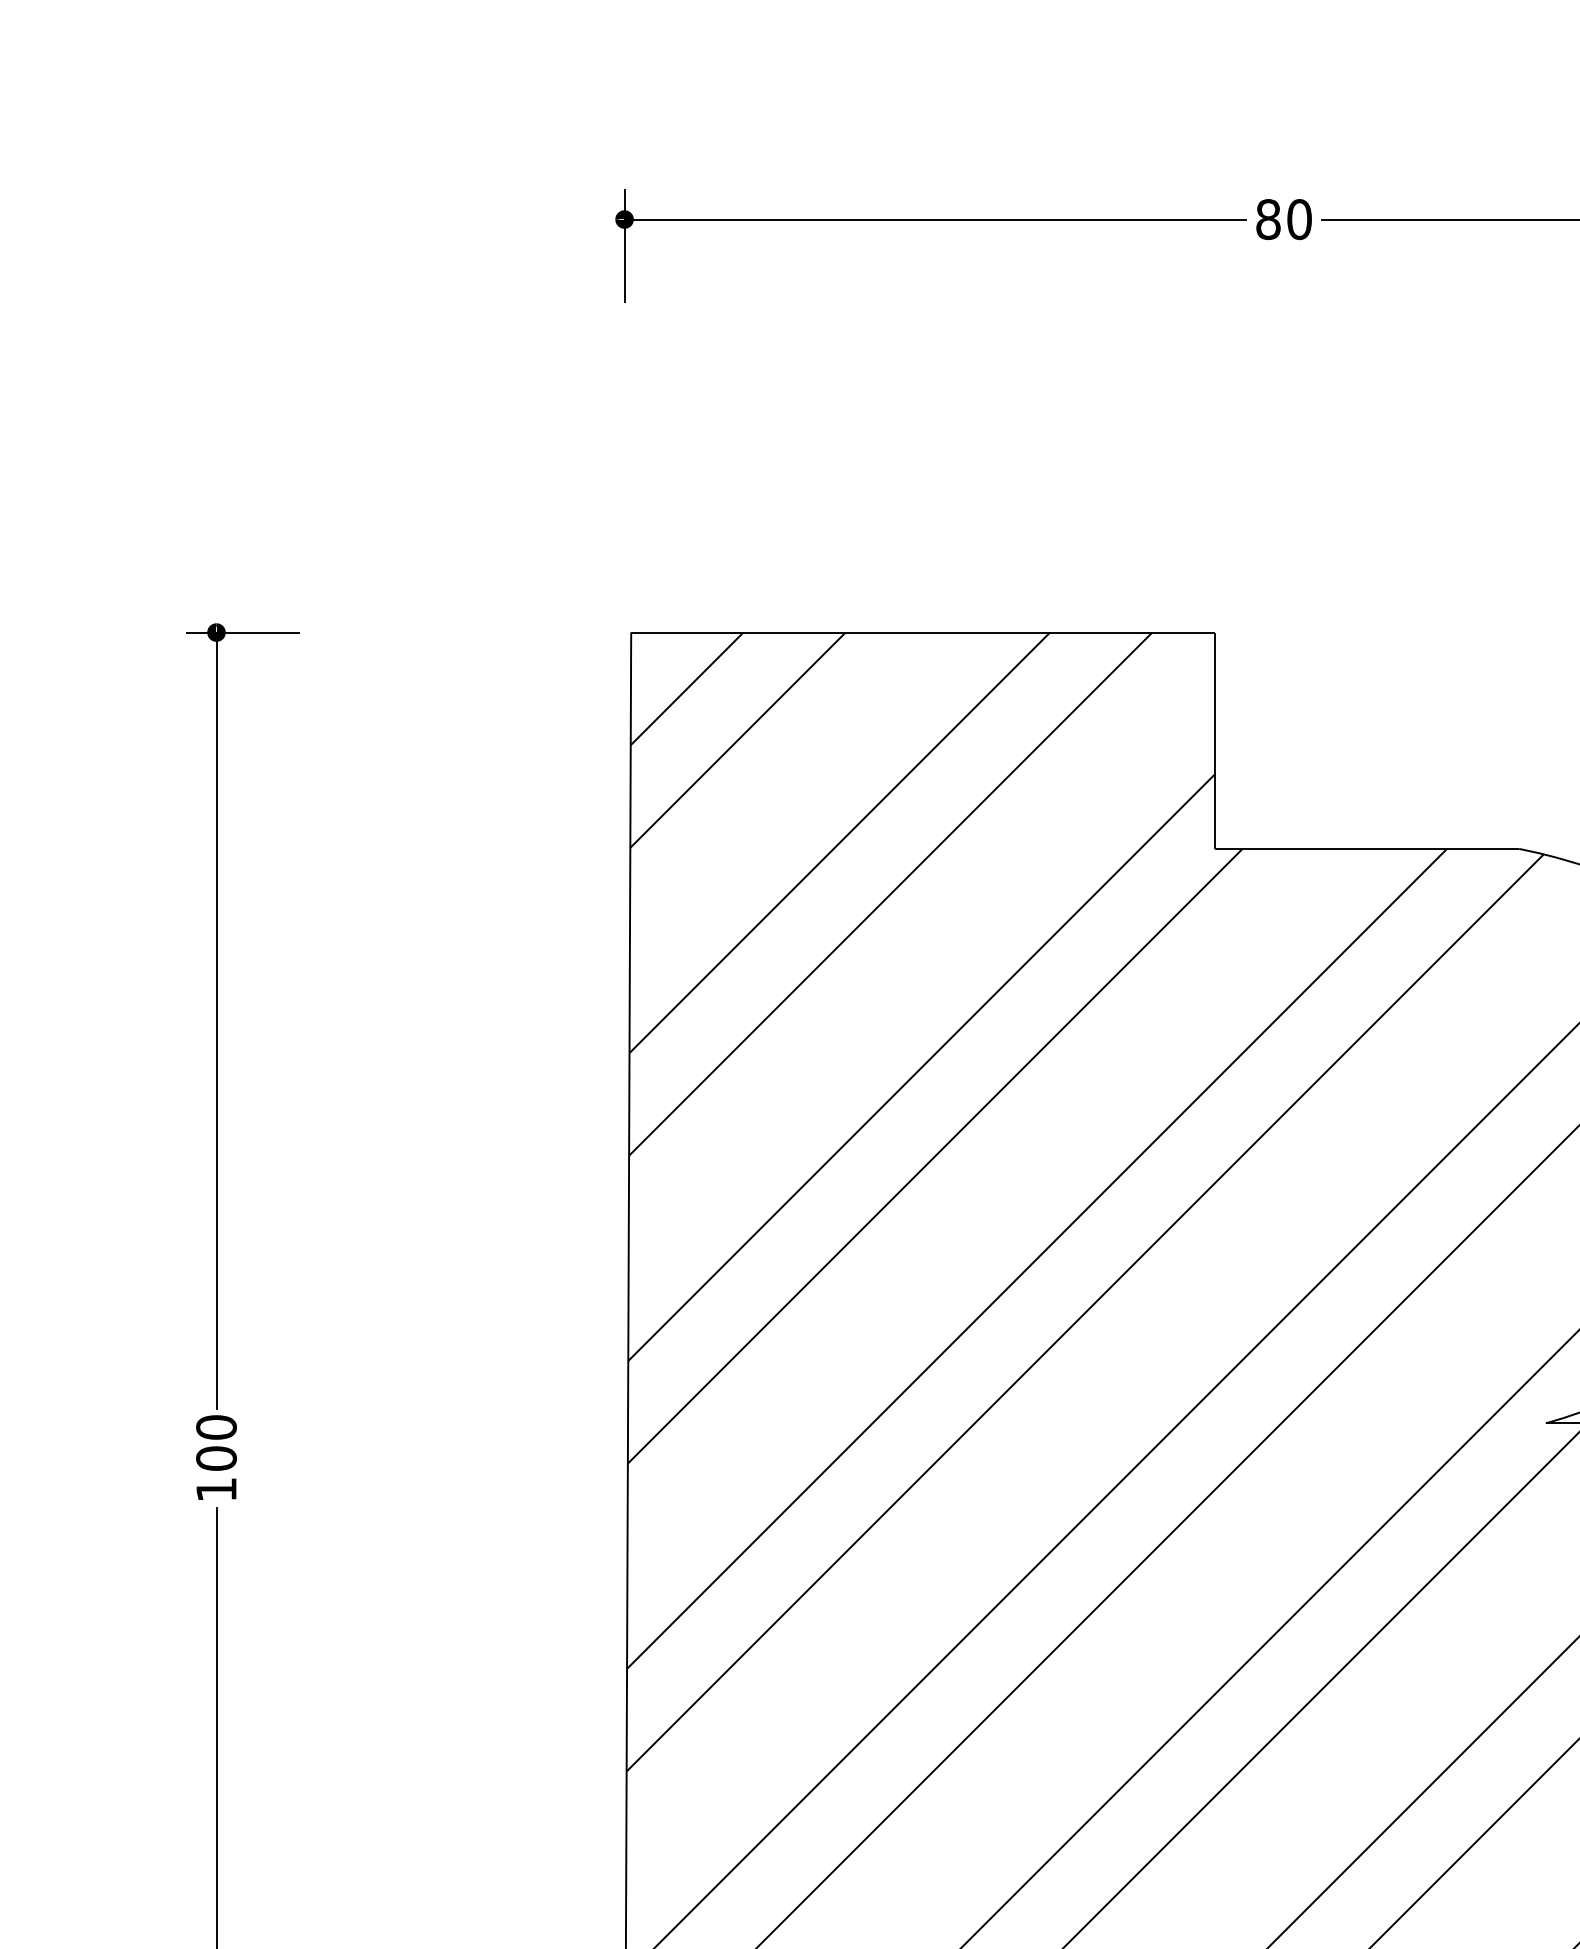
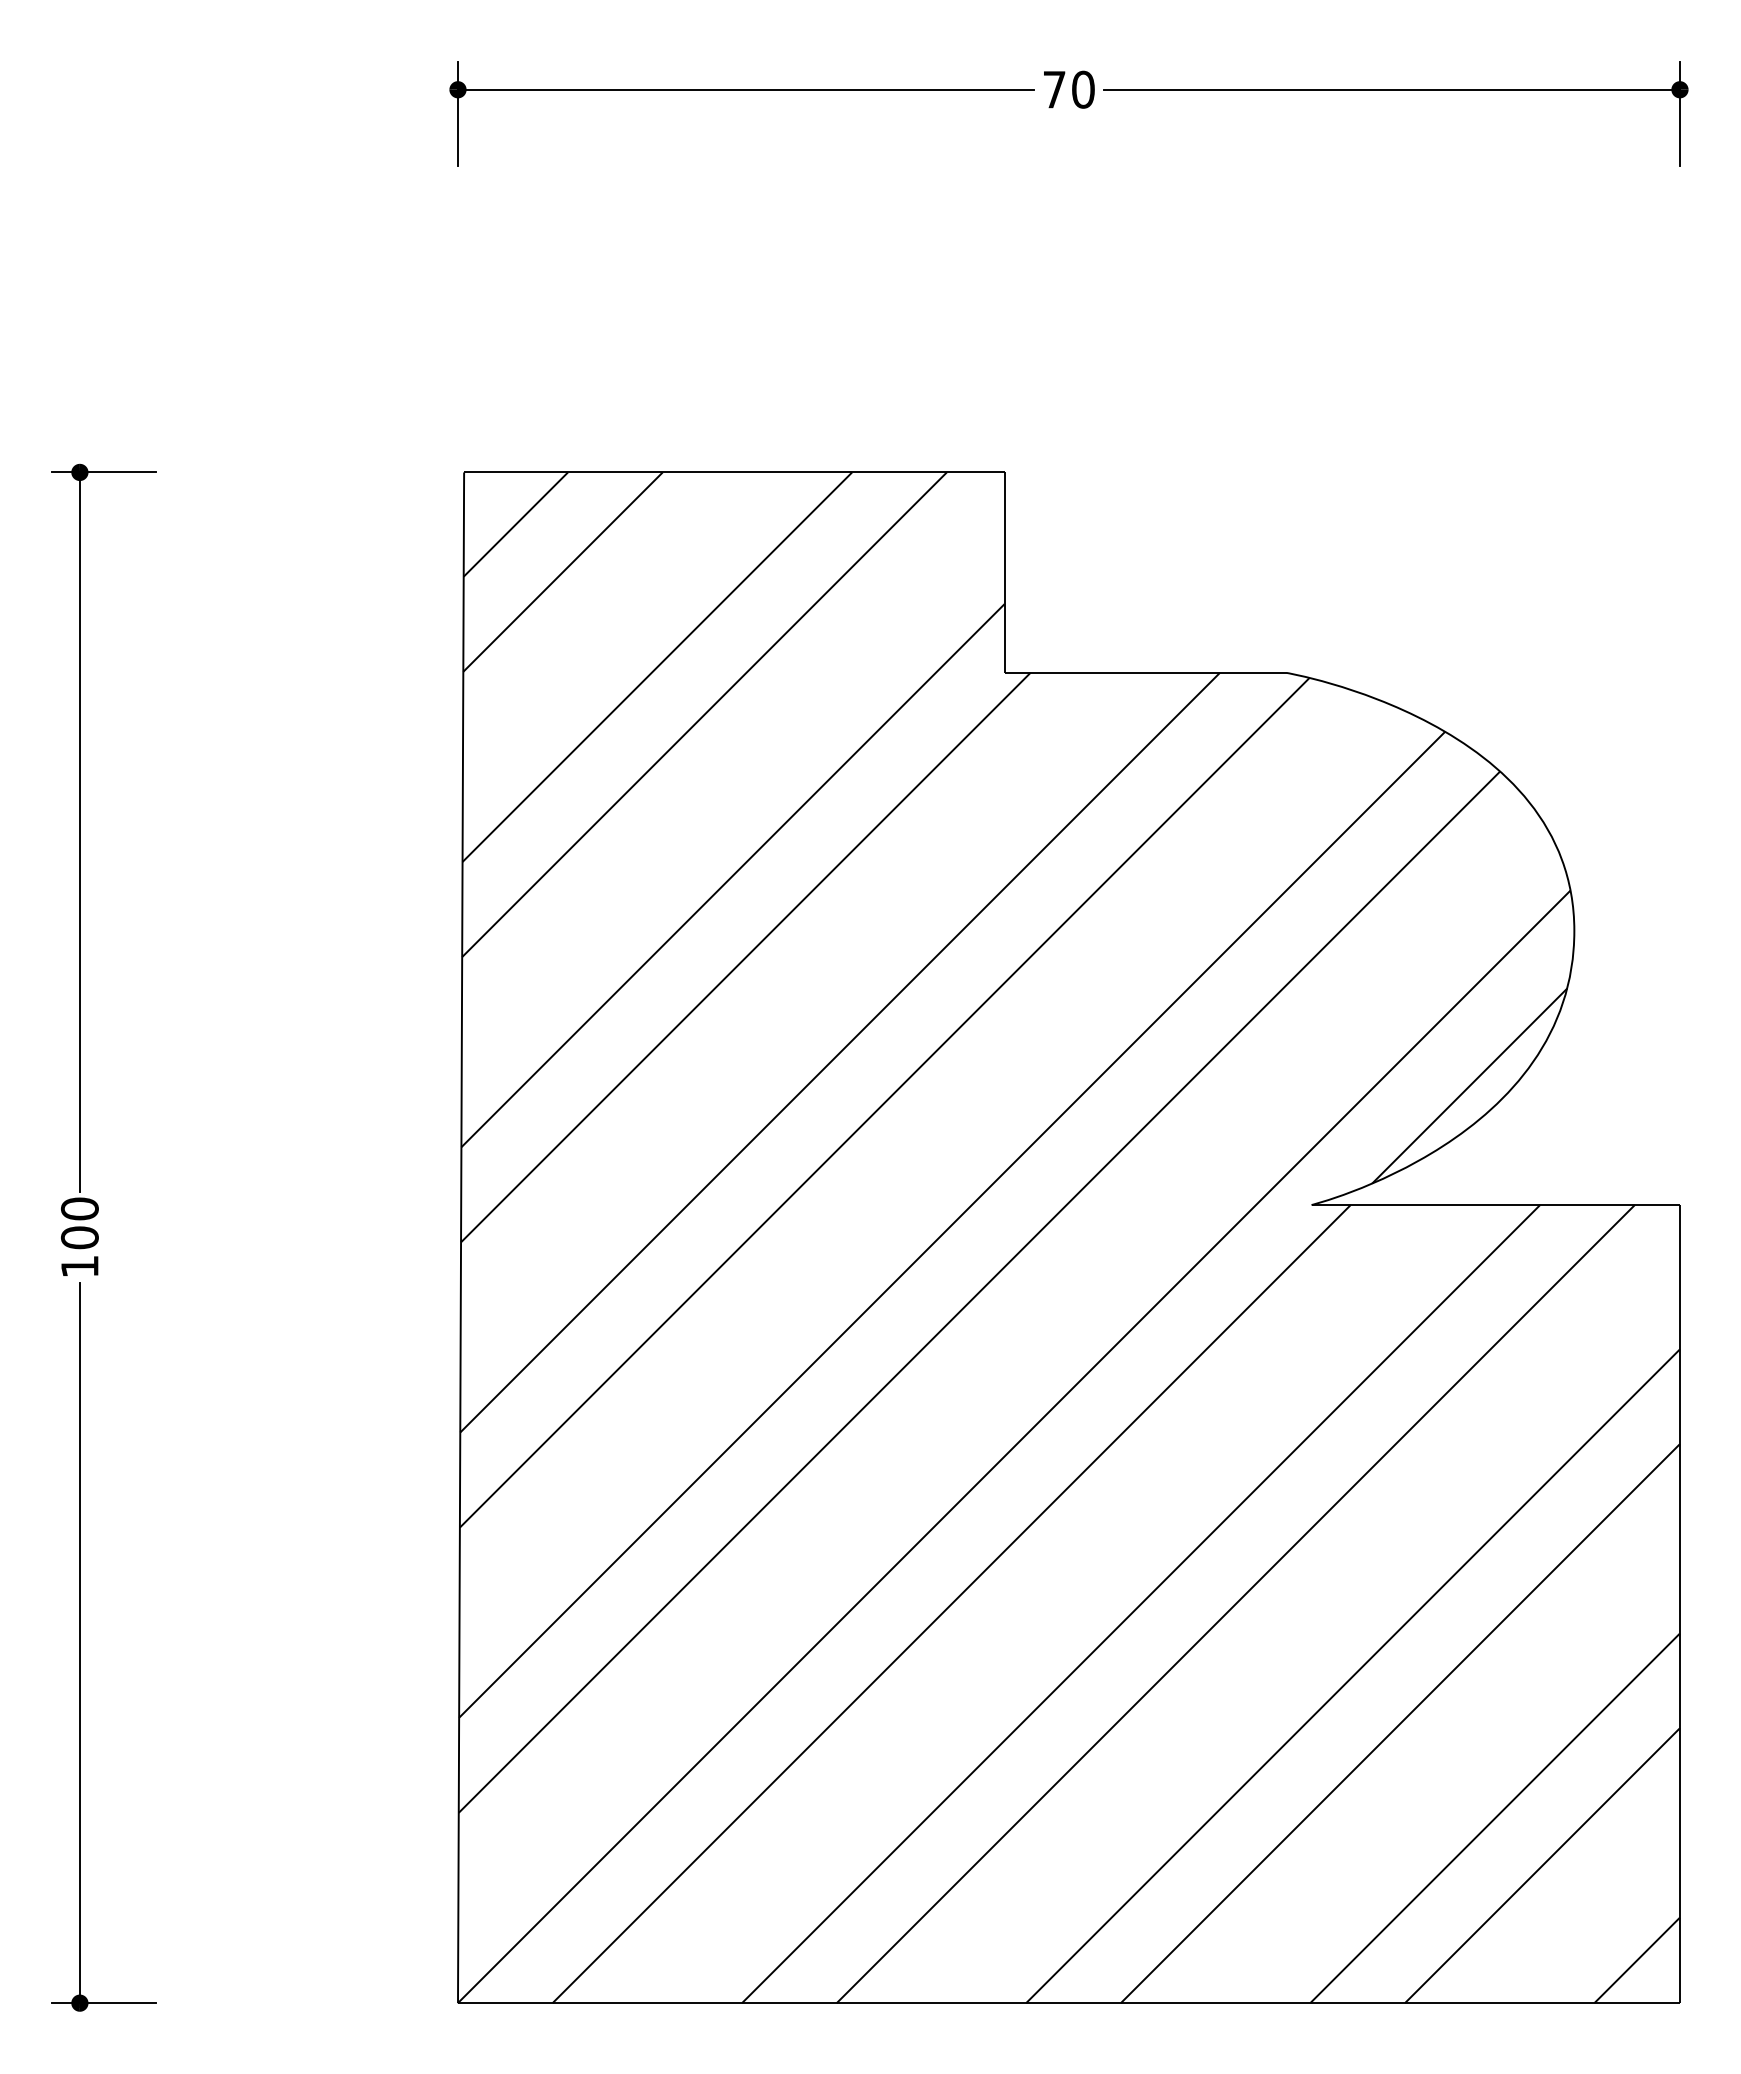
text: (1268, 219) -> (1054, 89), 80 -> 70

